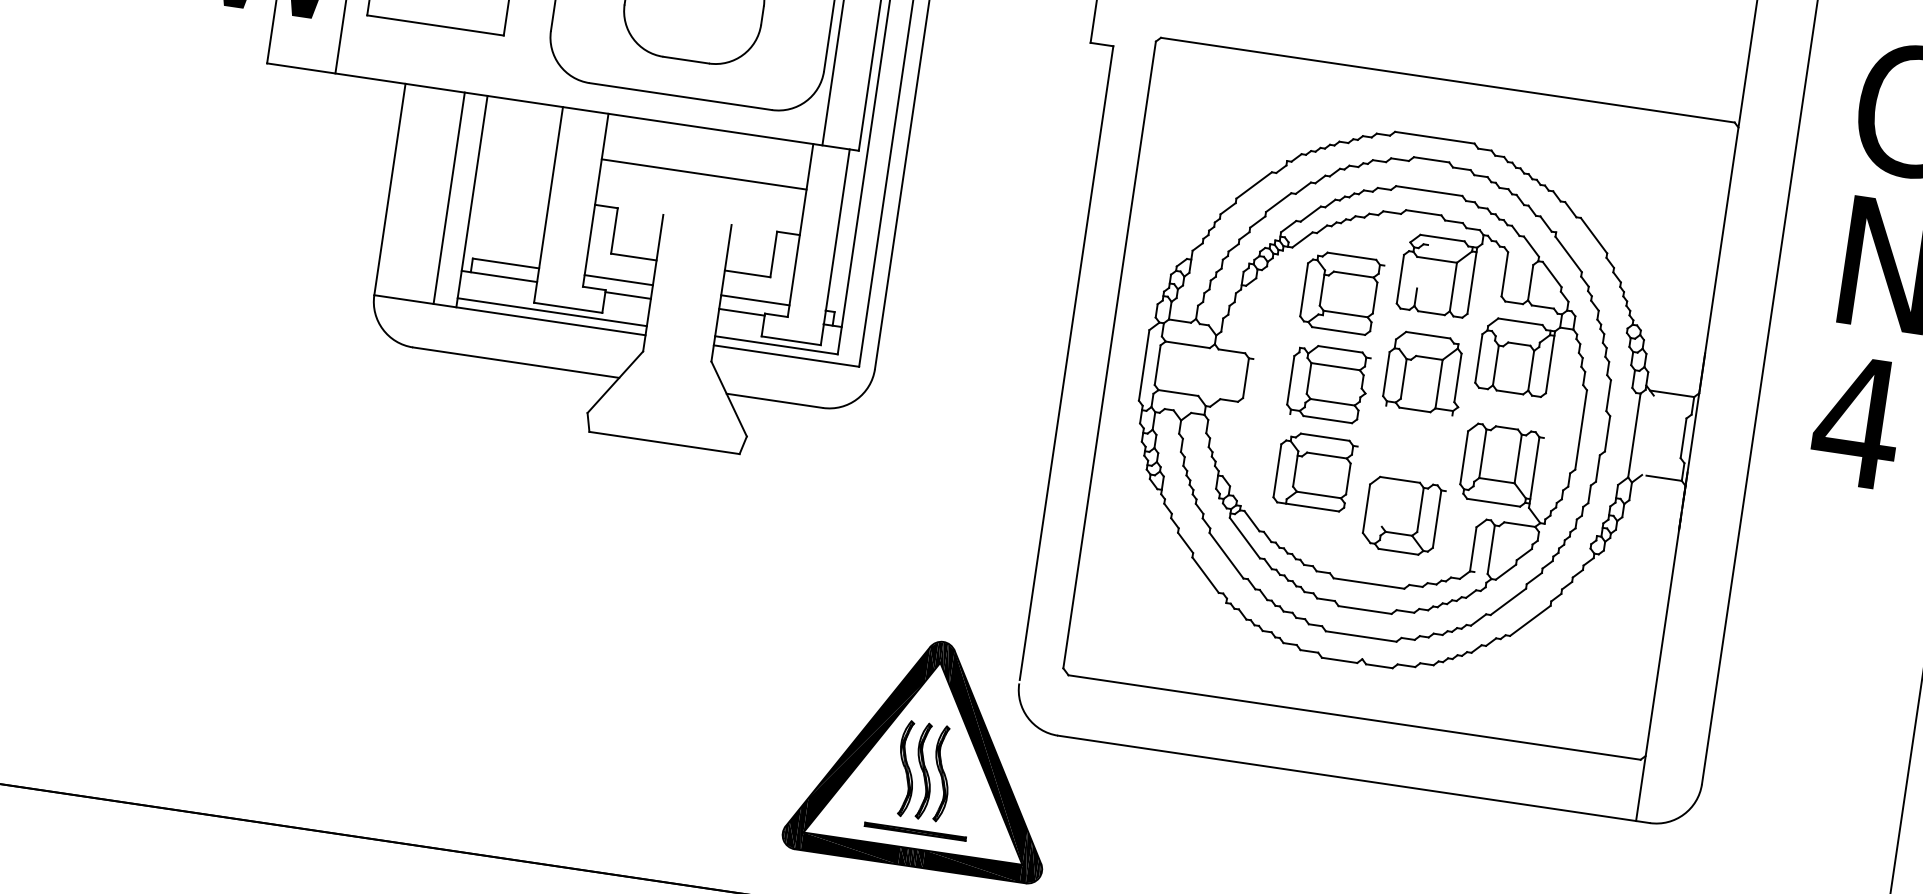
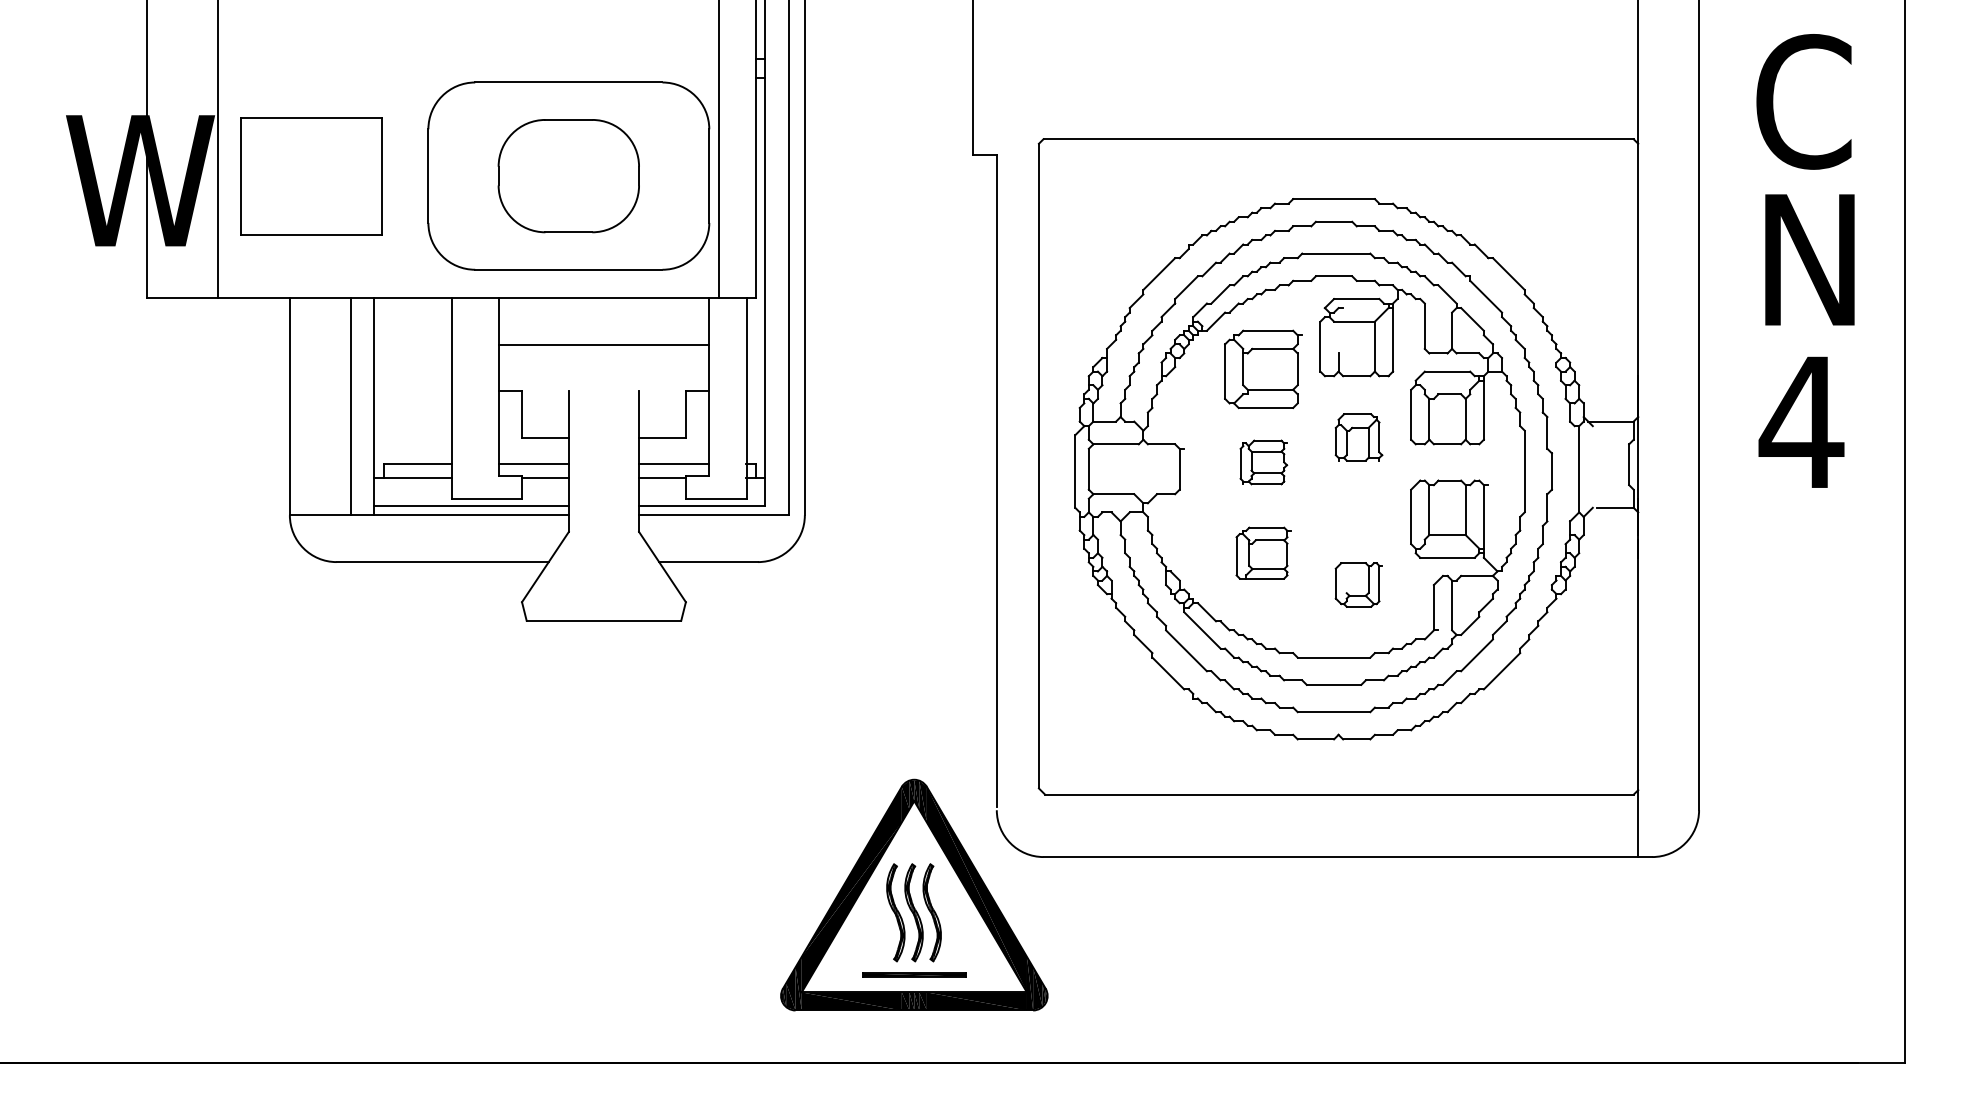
part: (1424, 373) -> (1358, 437), size x0.6
part: (1328, 383) -> (1263, 462), size x0.6
part: (1315, 471) -> (1263, 552), size x0.7
part: (1403, 515) -> (1358, 584), size x0.6

